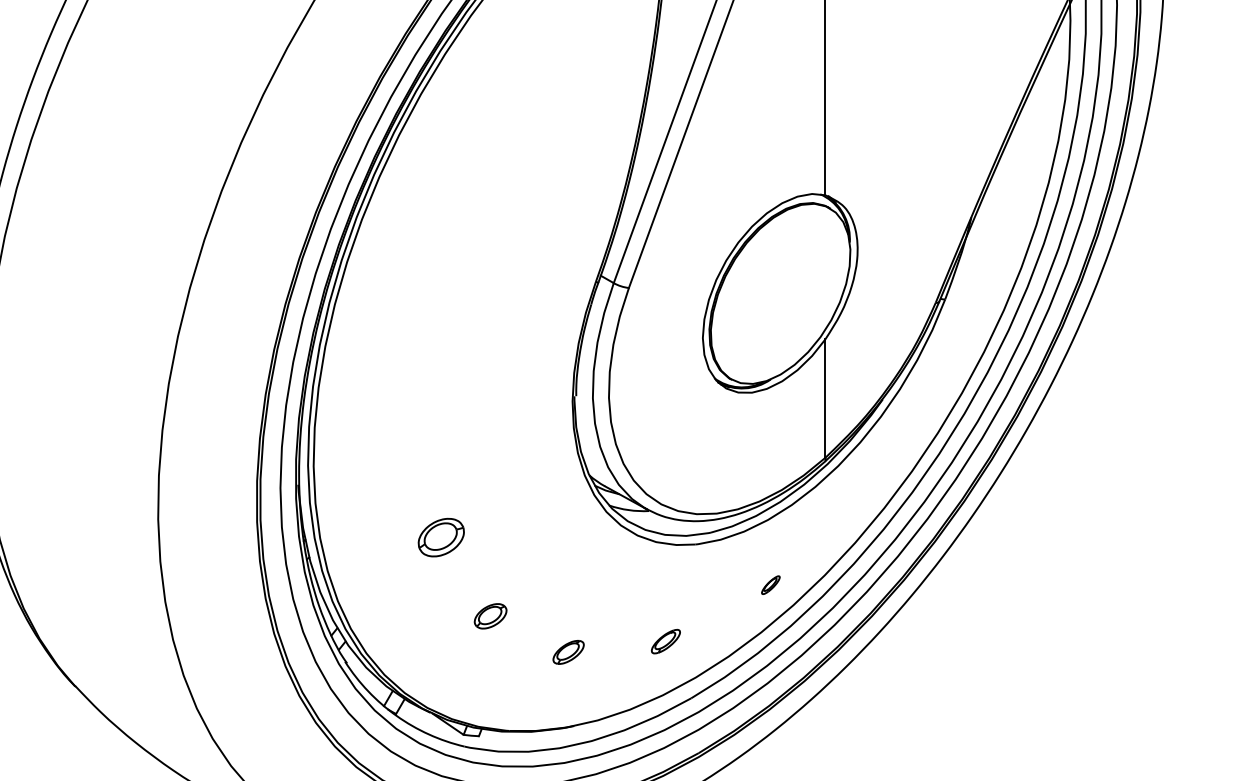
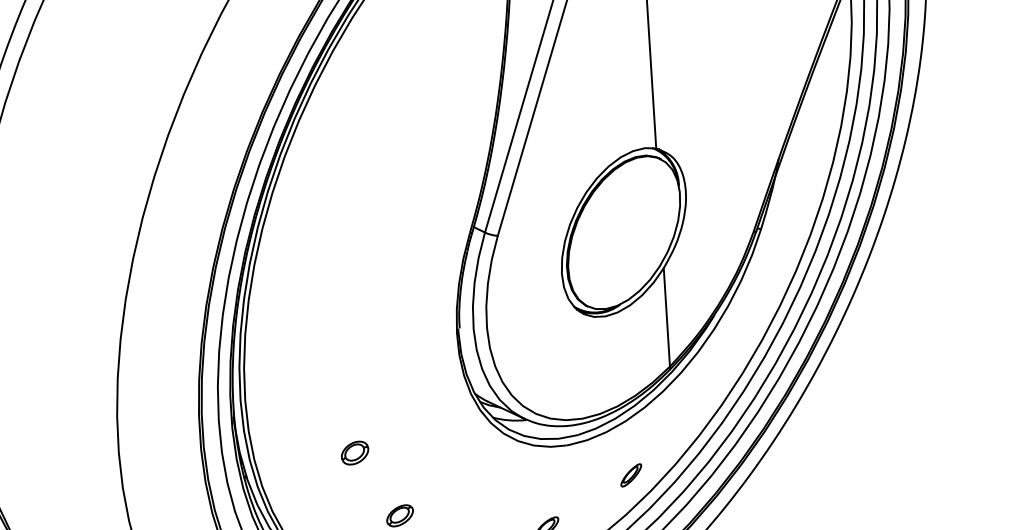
part: (441, 537) -> (355, 452), size x0.71
part: (770, 584) -> (630, 474), size x1.43

